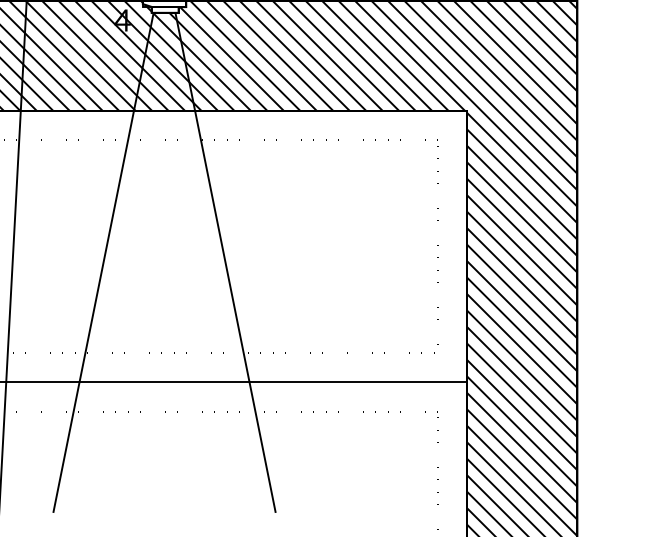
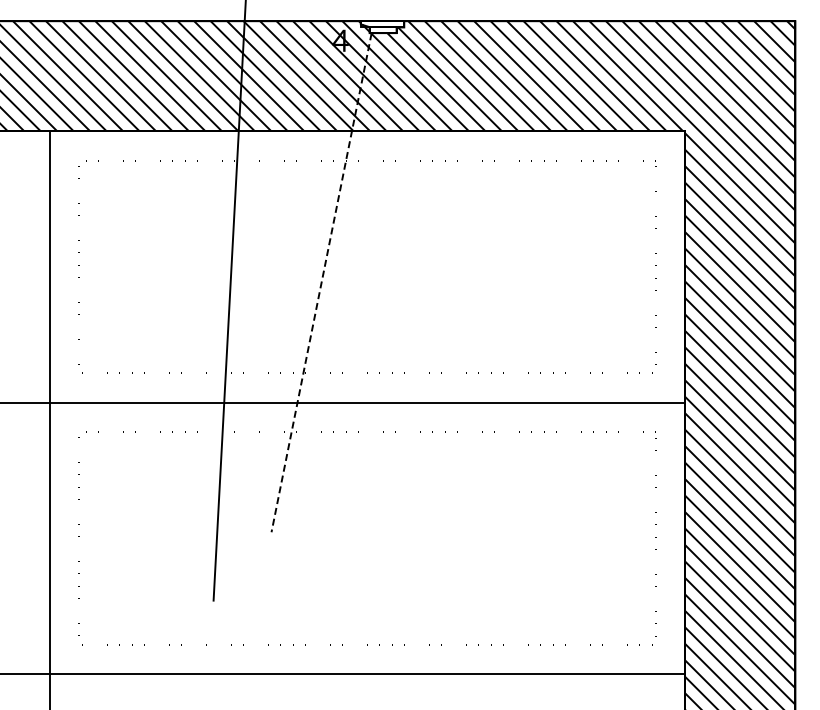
line: (225, 262) -> (443, 282), removed
line: (103, 263) -> (321, 283), solid -> dashed

